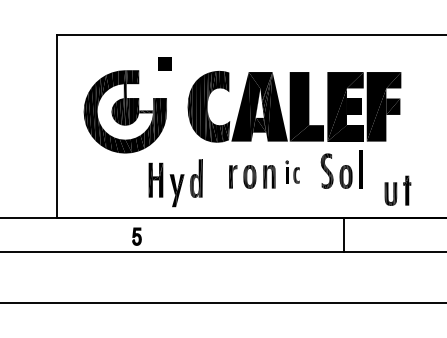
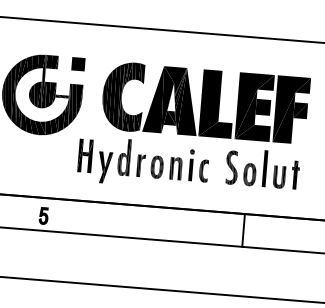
part: (164, 63) -> (77, 63), moved
part: (292, 171) -> (198, 165), size x1.43
part: (175, 183) -> (104, 160), moved
part: (397, 190) -> (286, 174), moved

